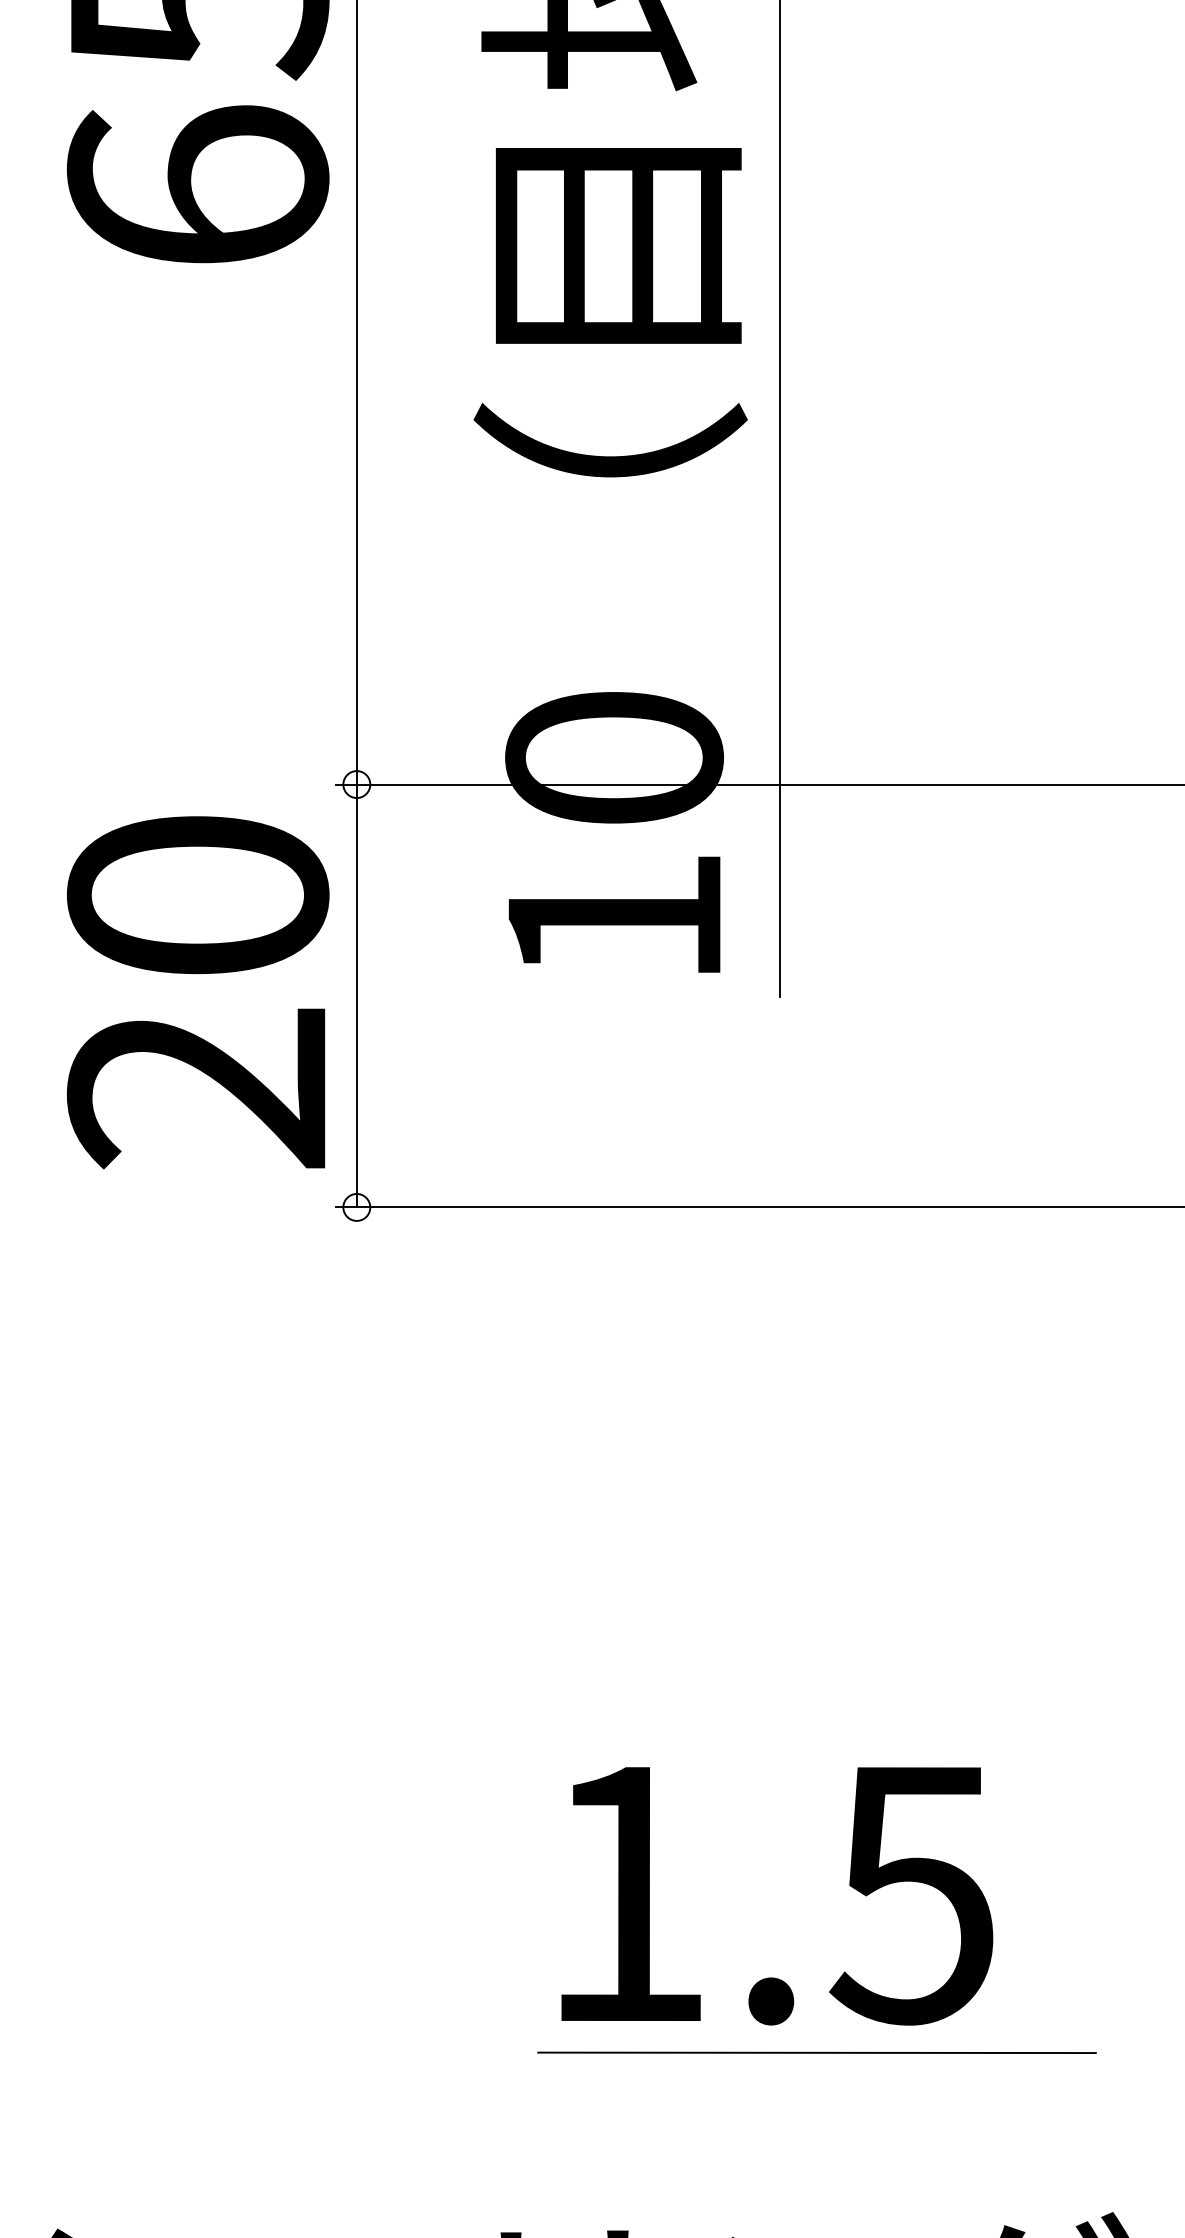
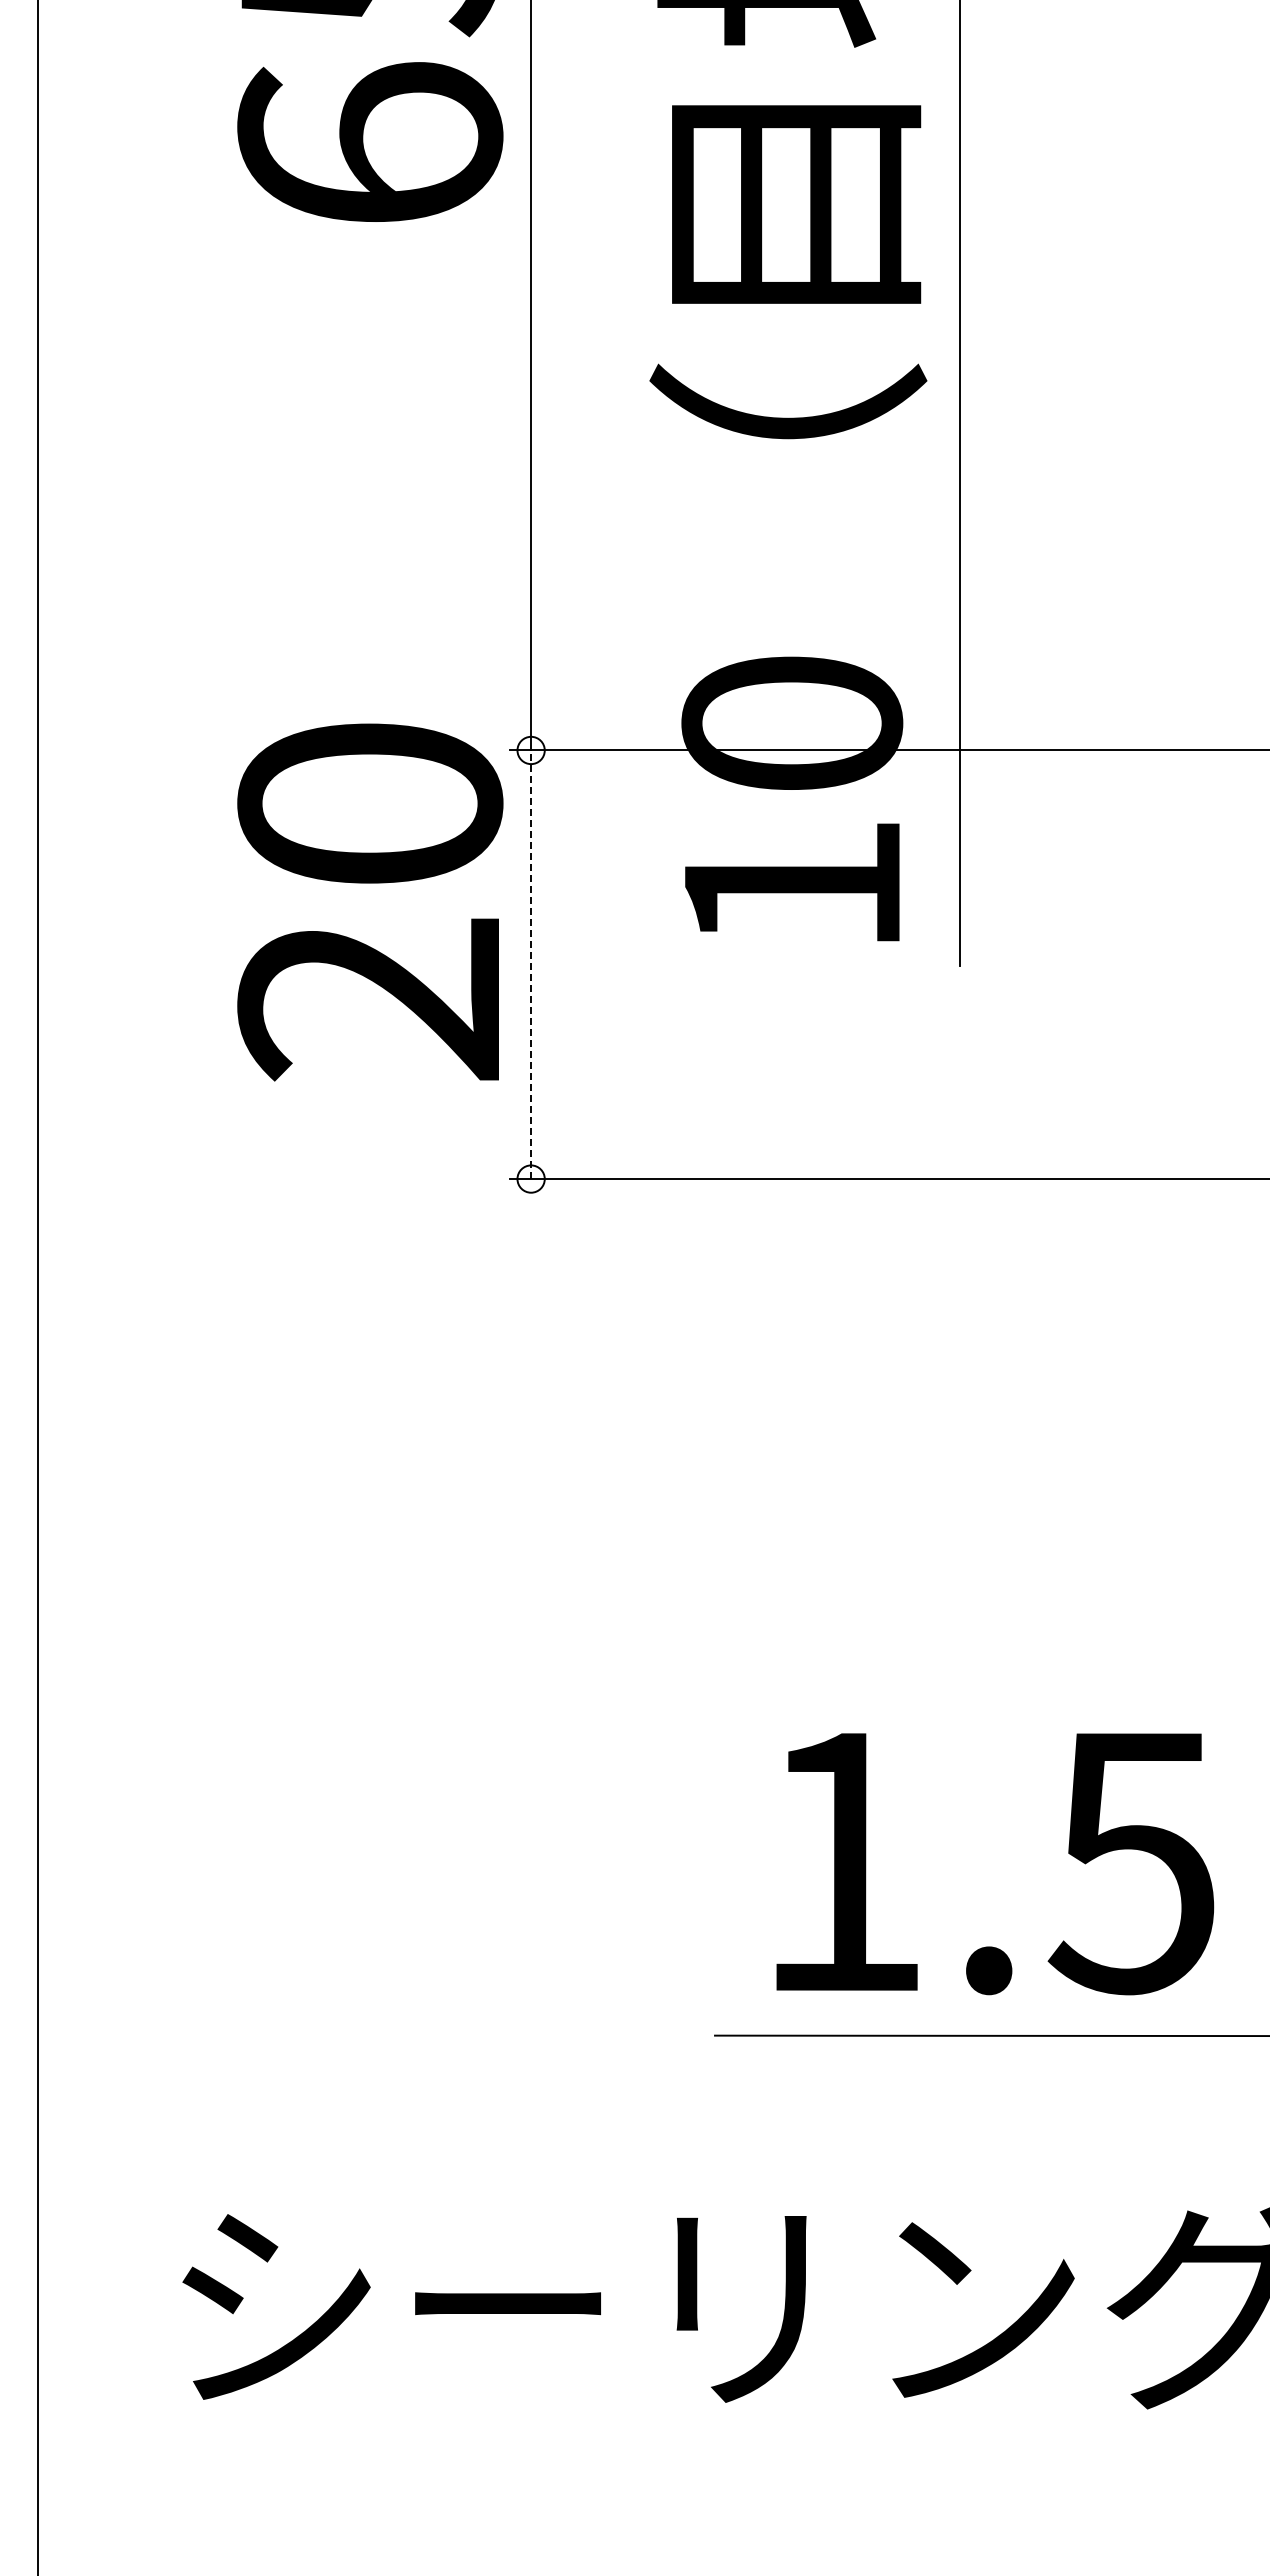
text: (198, 992) -> (370, 902), moved
line: (357, 995) -> (531, 964), solid -> dashed
text: (777, 1896) -> (995, 1864), moved

